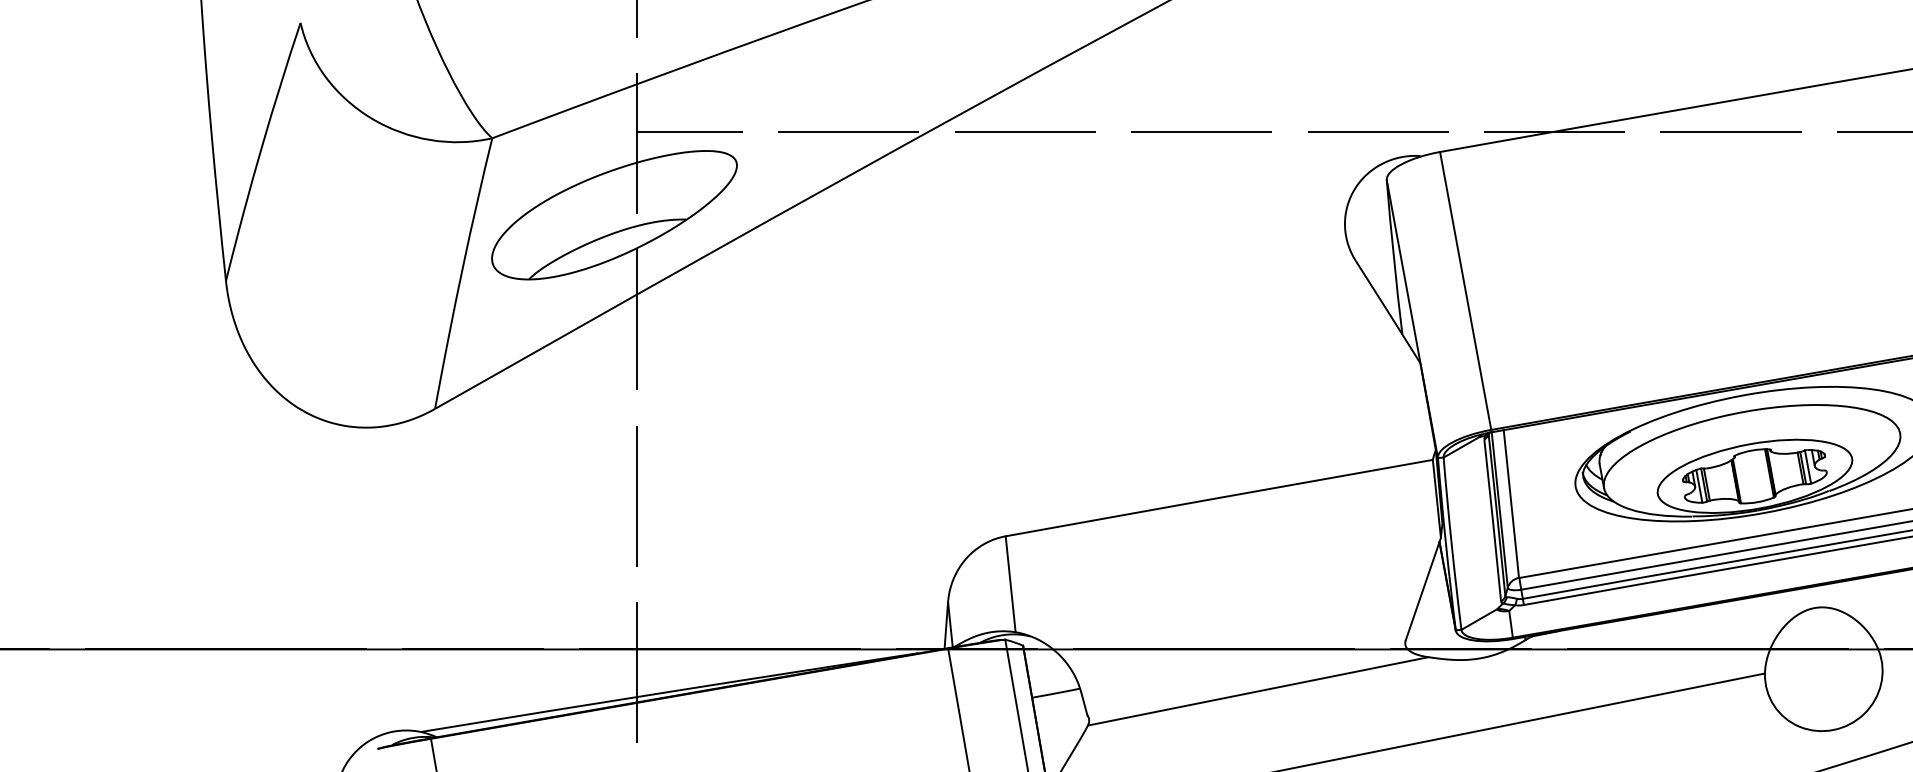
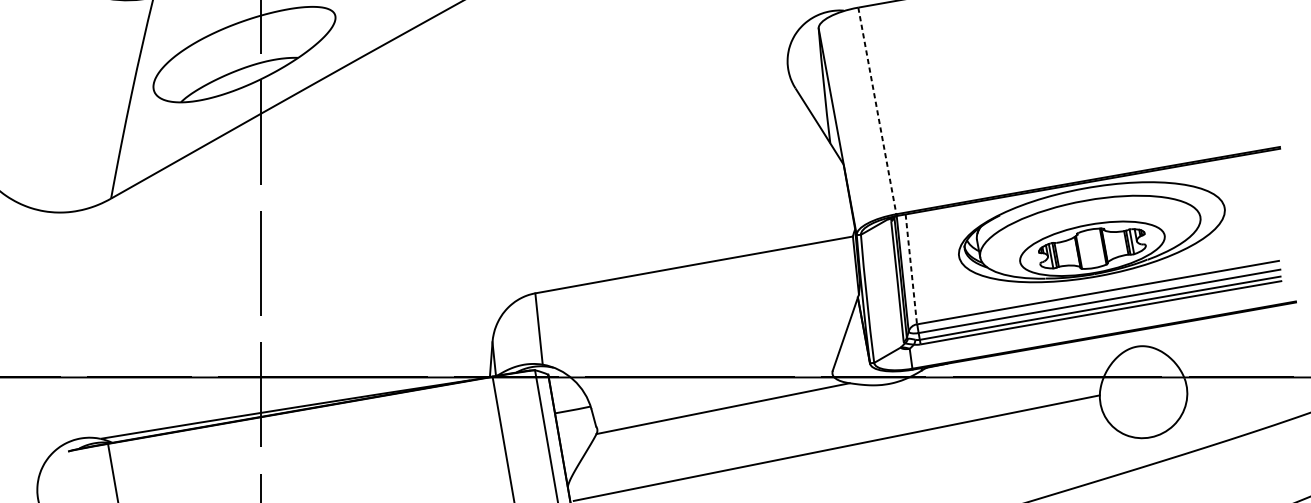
line: (1465, 291) -> (877, 111), solid -> dashed
line: (1511, 504) -> (911, 269), solid -> dashed

